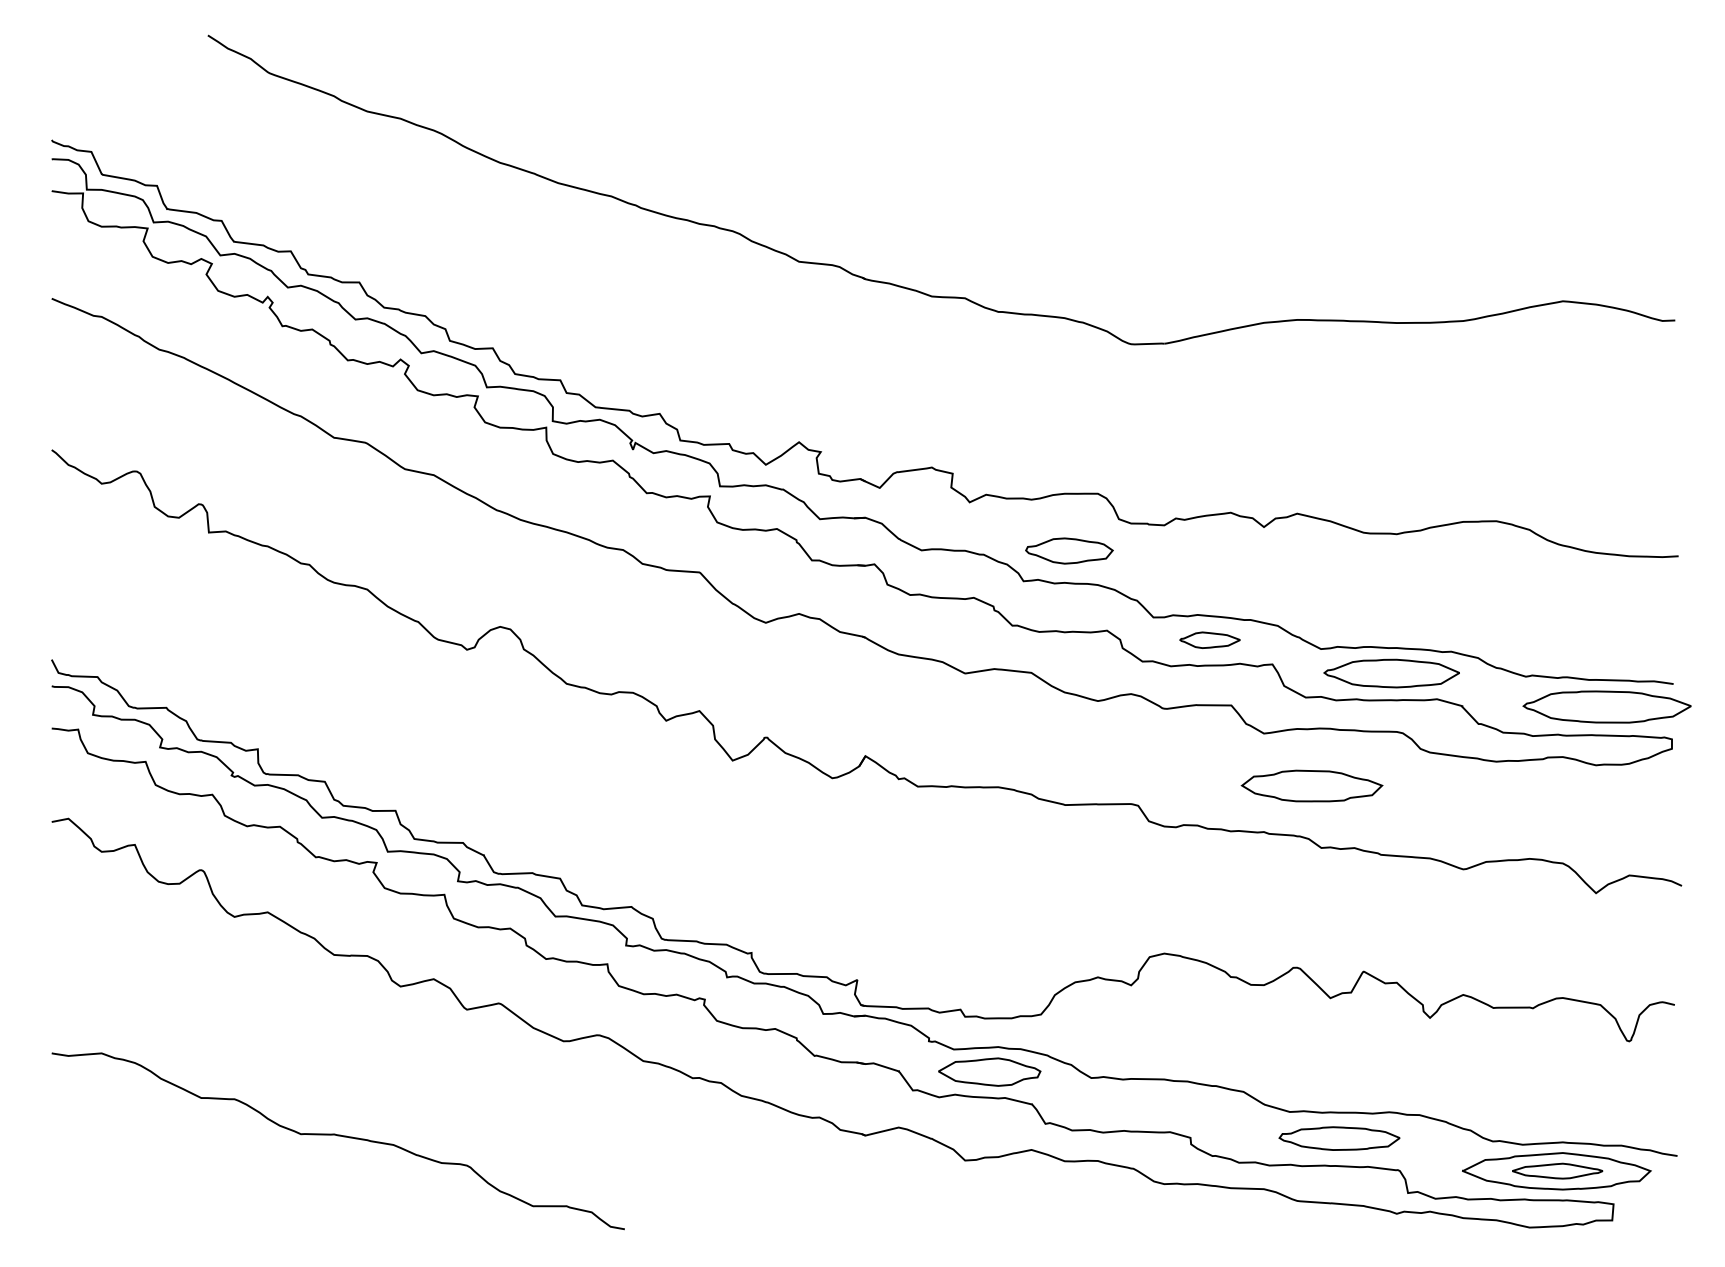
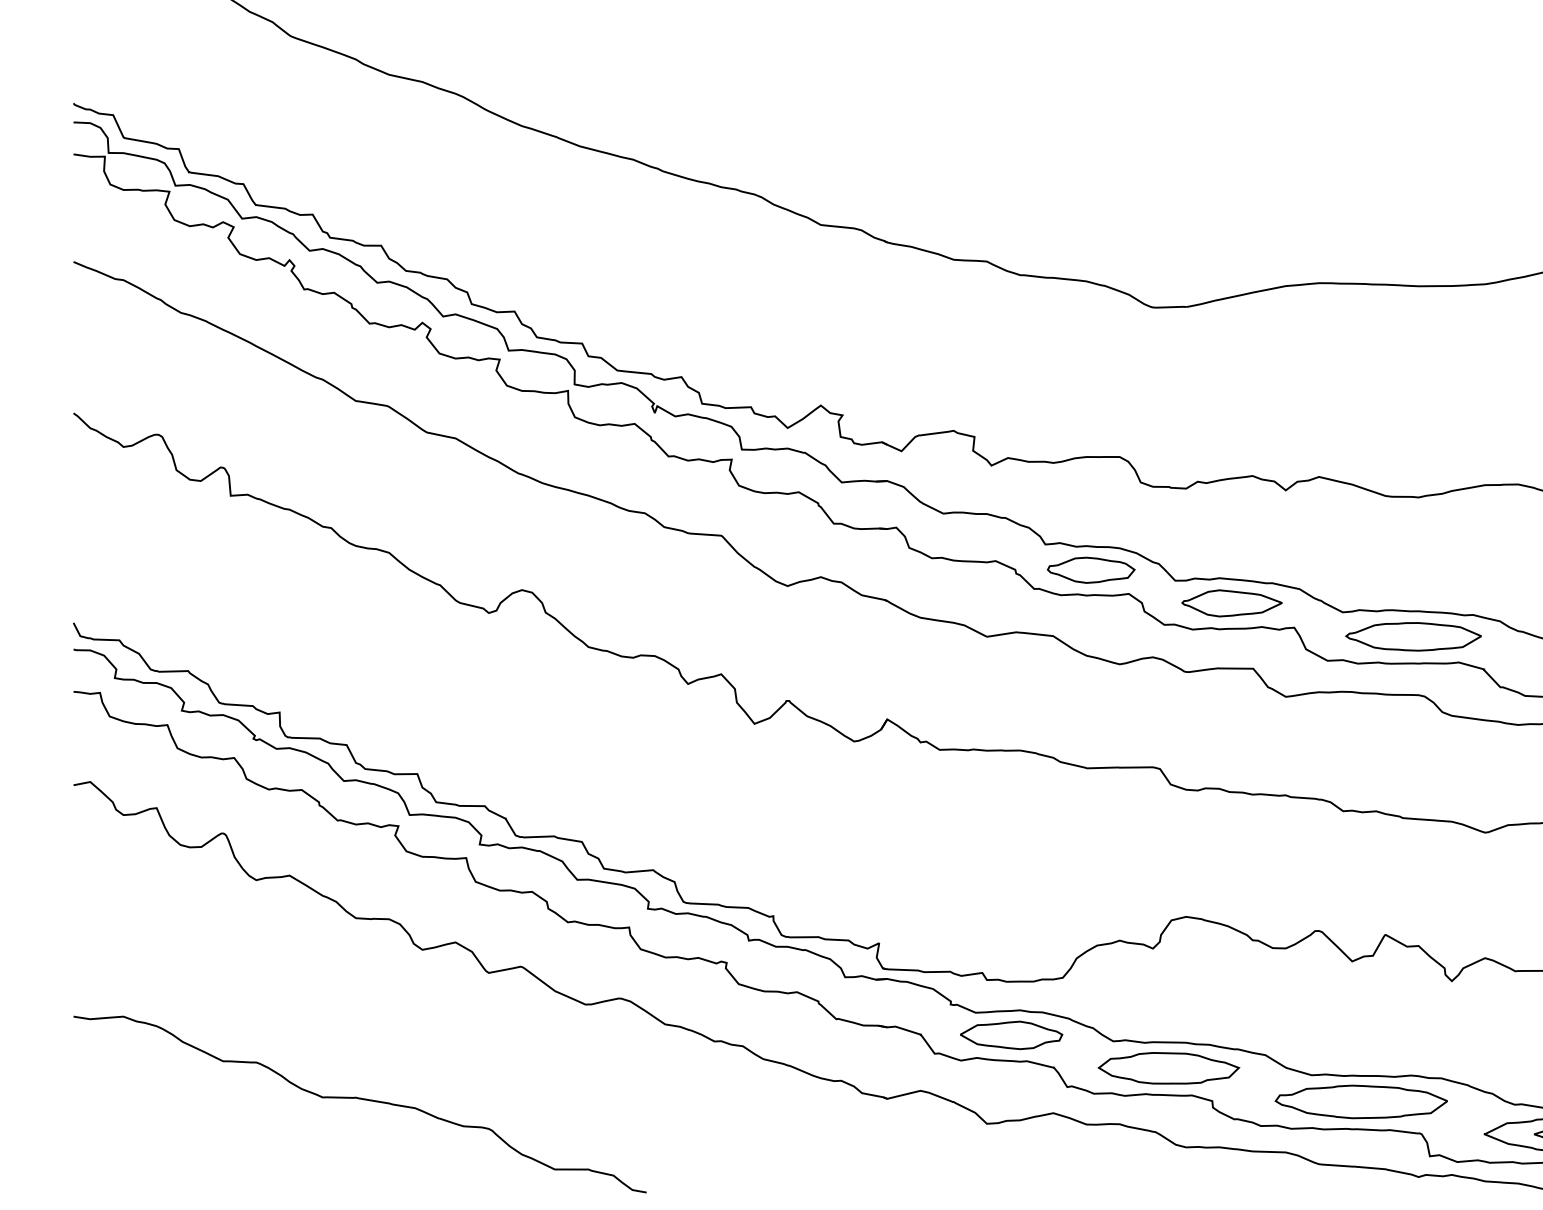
part: (1069, 550) -> (1091, 569), moved
part: (1209, 640) -> (1231, 603), size x1.67
part: (1311, 785) -> (1168, 1067), moved
part: (1339, 1138) -> (1361, 1101), size x1.43

